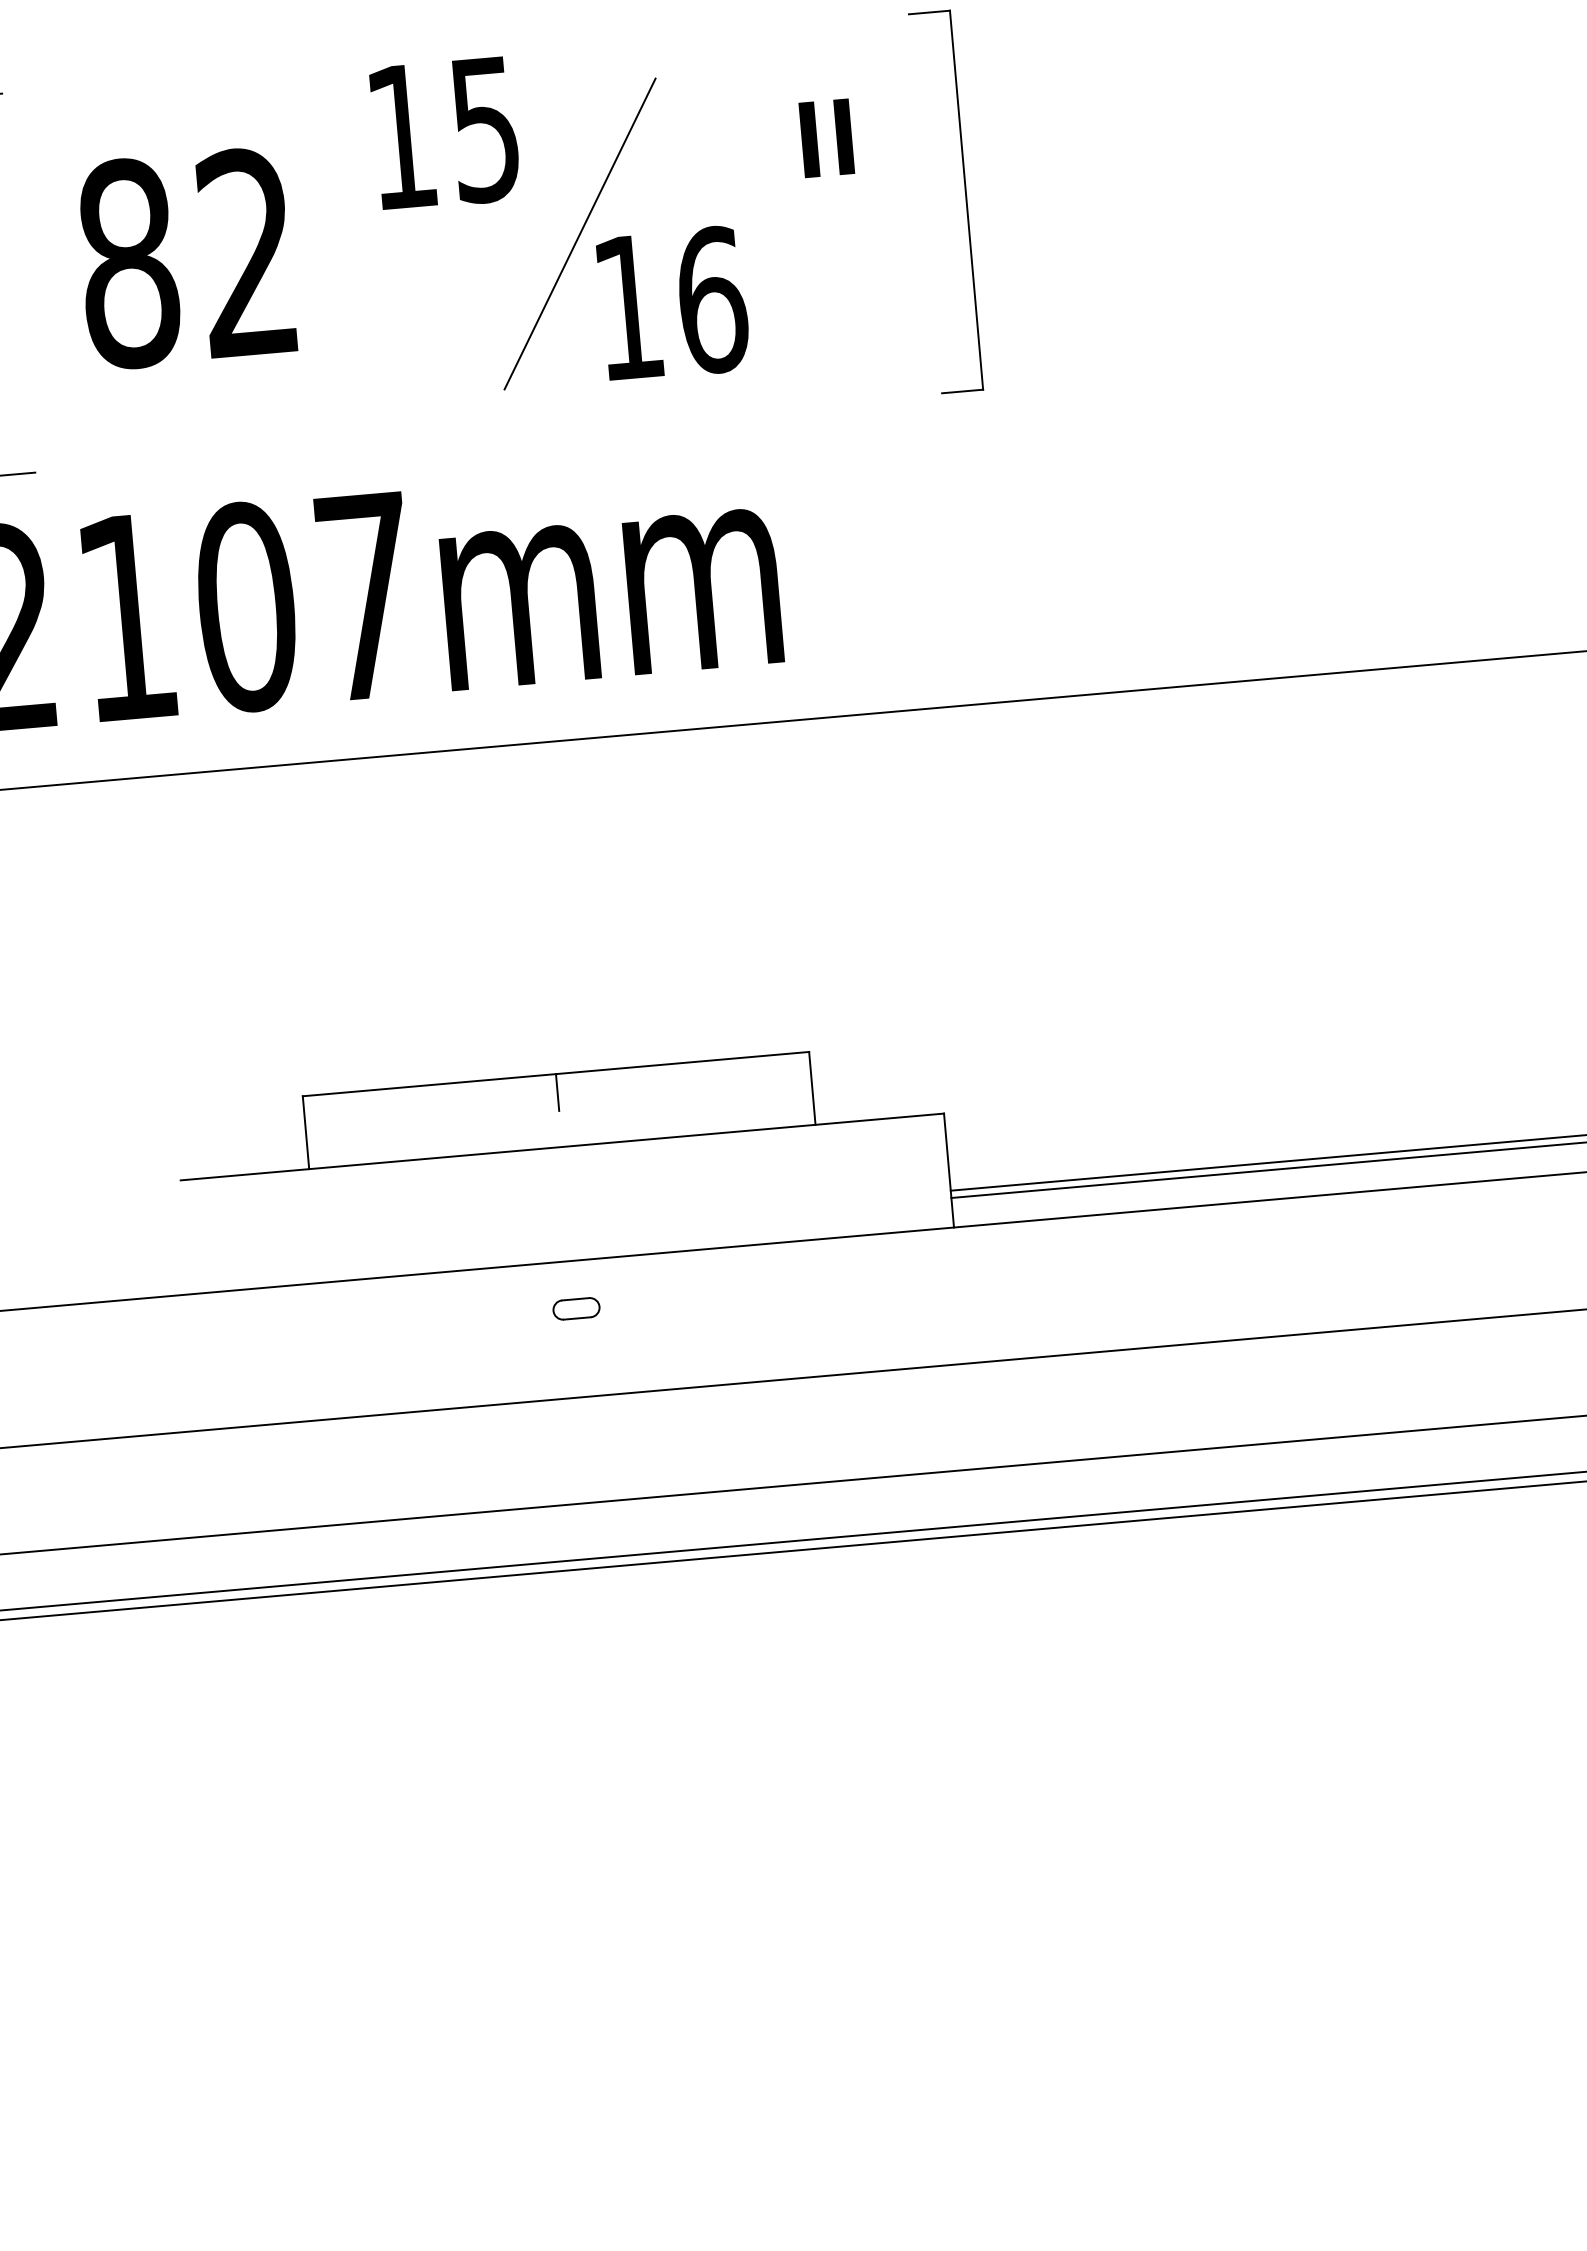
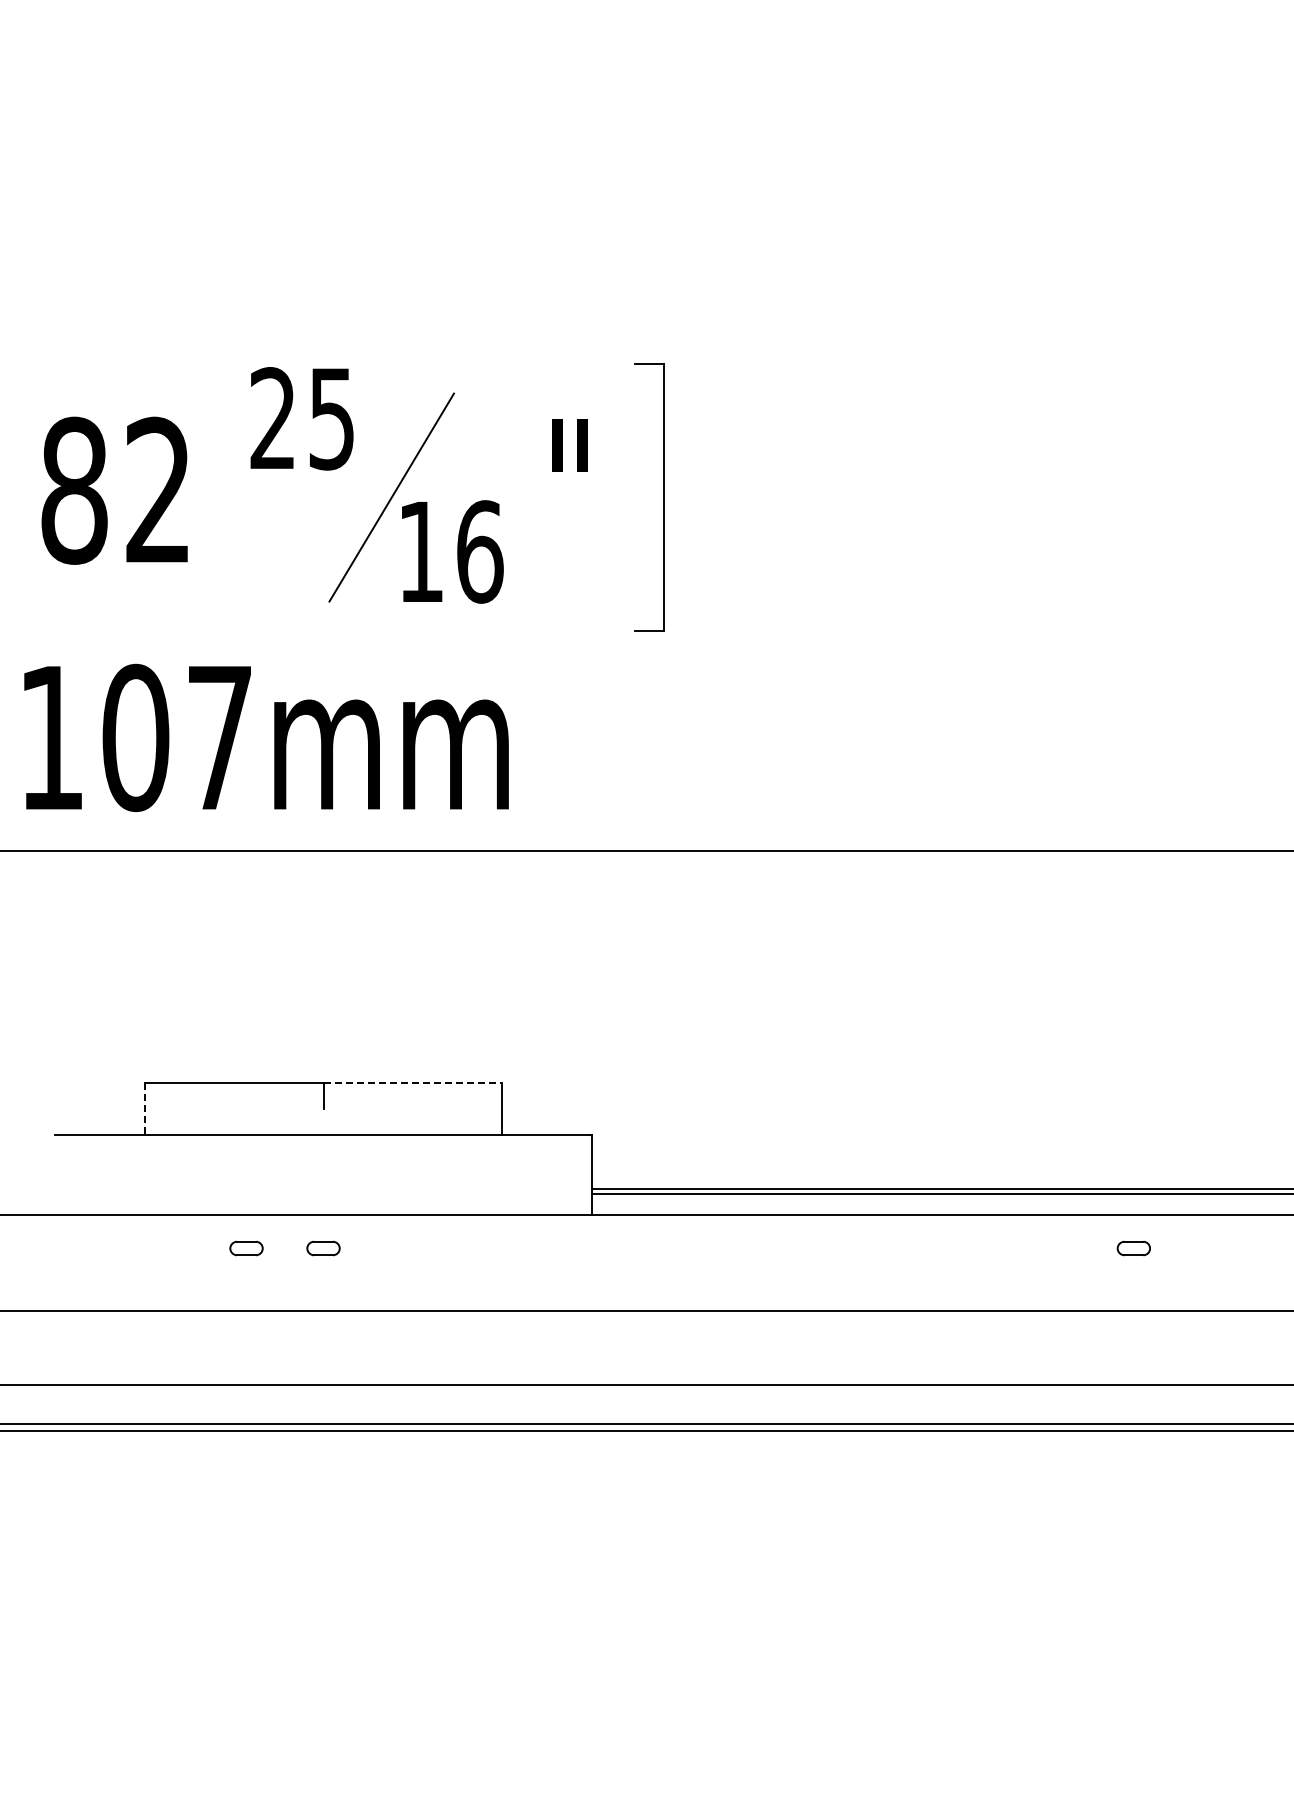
text: (400, 135) -> (272, 417), 15 -> 25
line: (683, 1063) -> (413, 1083), solid -> dashed
line: (306, 1132) -> (145, 1108), solid -> dashed
part: (467, 1318) -> (246, 1248), added

